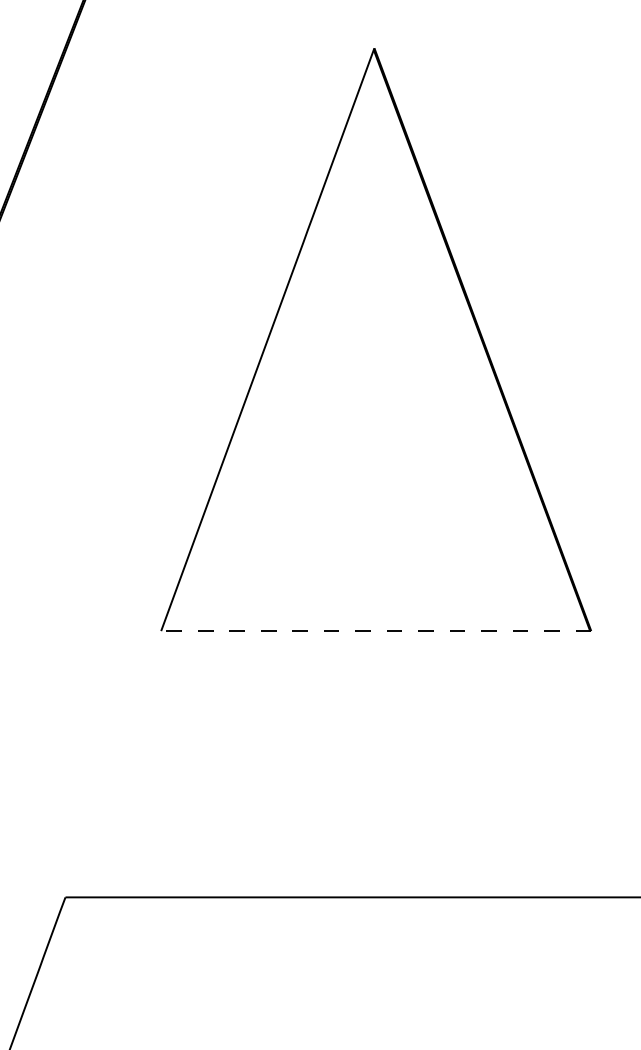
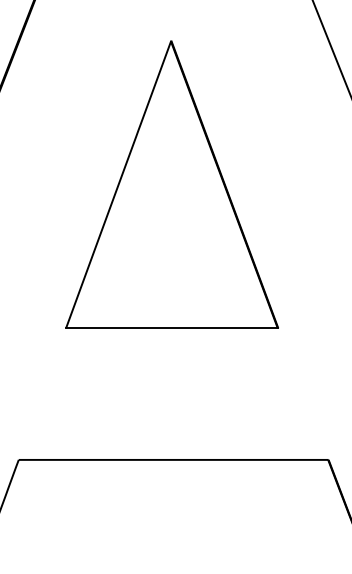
line: (374, 631) -> (171, 328), dashed -> solid

